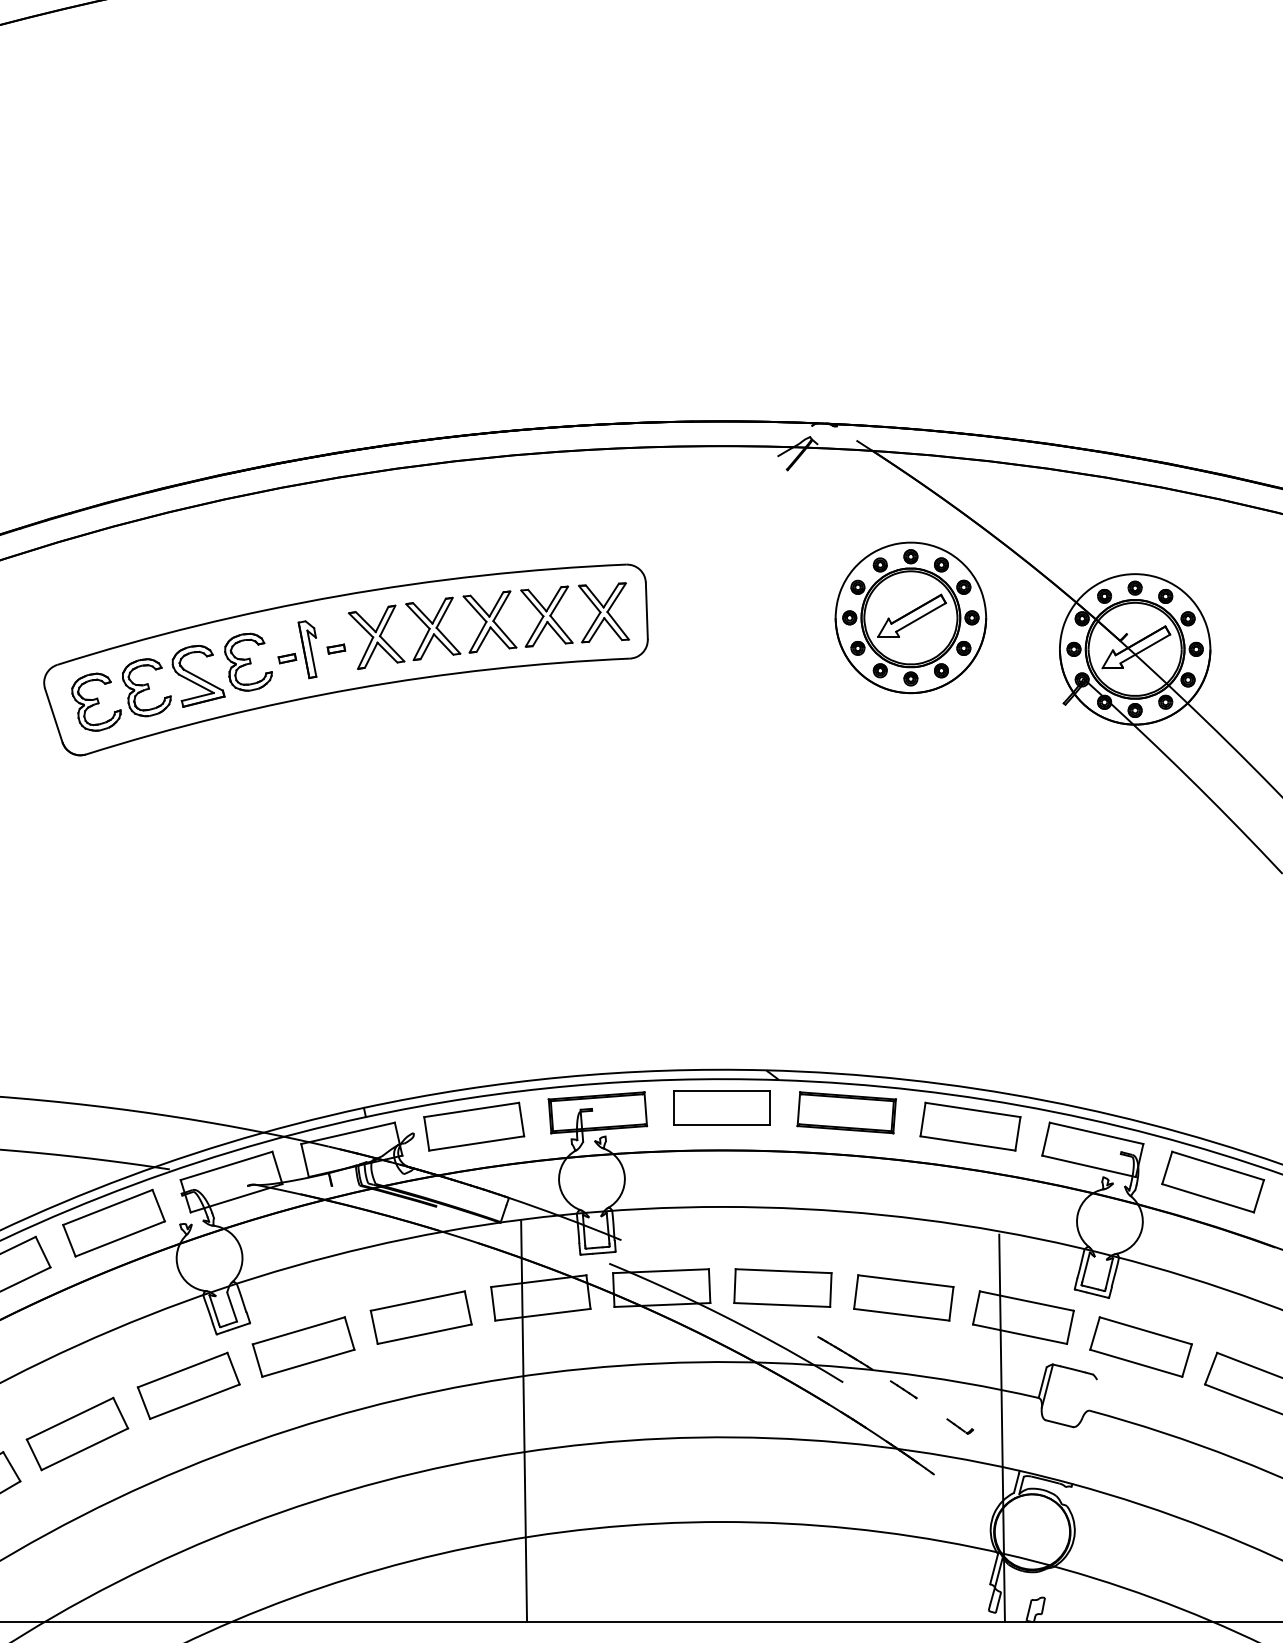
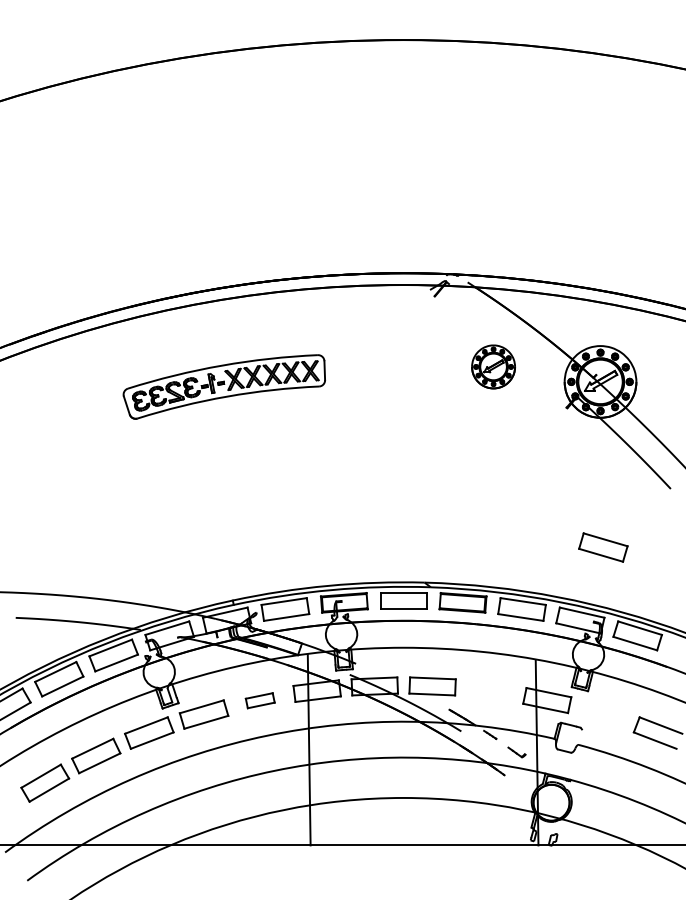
part: (910, 617) -> (493, 366), size x0.6
part: (346, 658) -> (224, 386), size x0.7
part: (902, 1296) -> (489, 690), removed
part: (421, 1317) -> (260, 700), size x0.6
part: (1141, 1346) -> (603, 547), moved
part: (960, 1426) -> (517, 752), size x1.4

